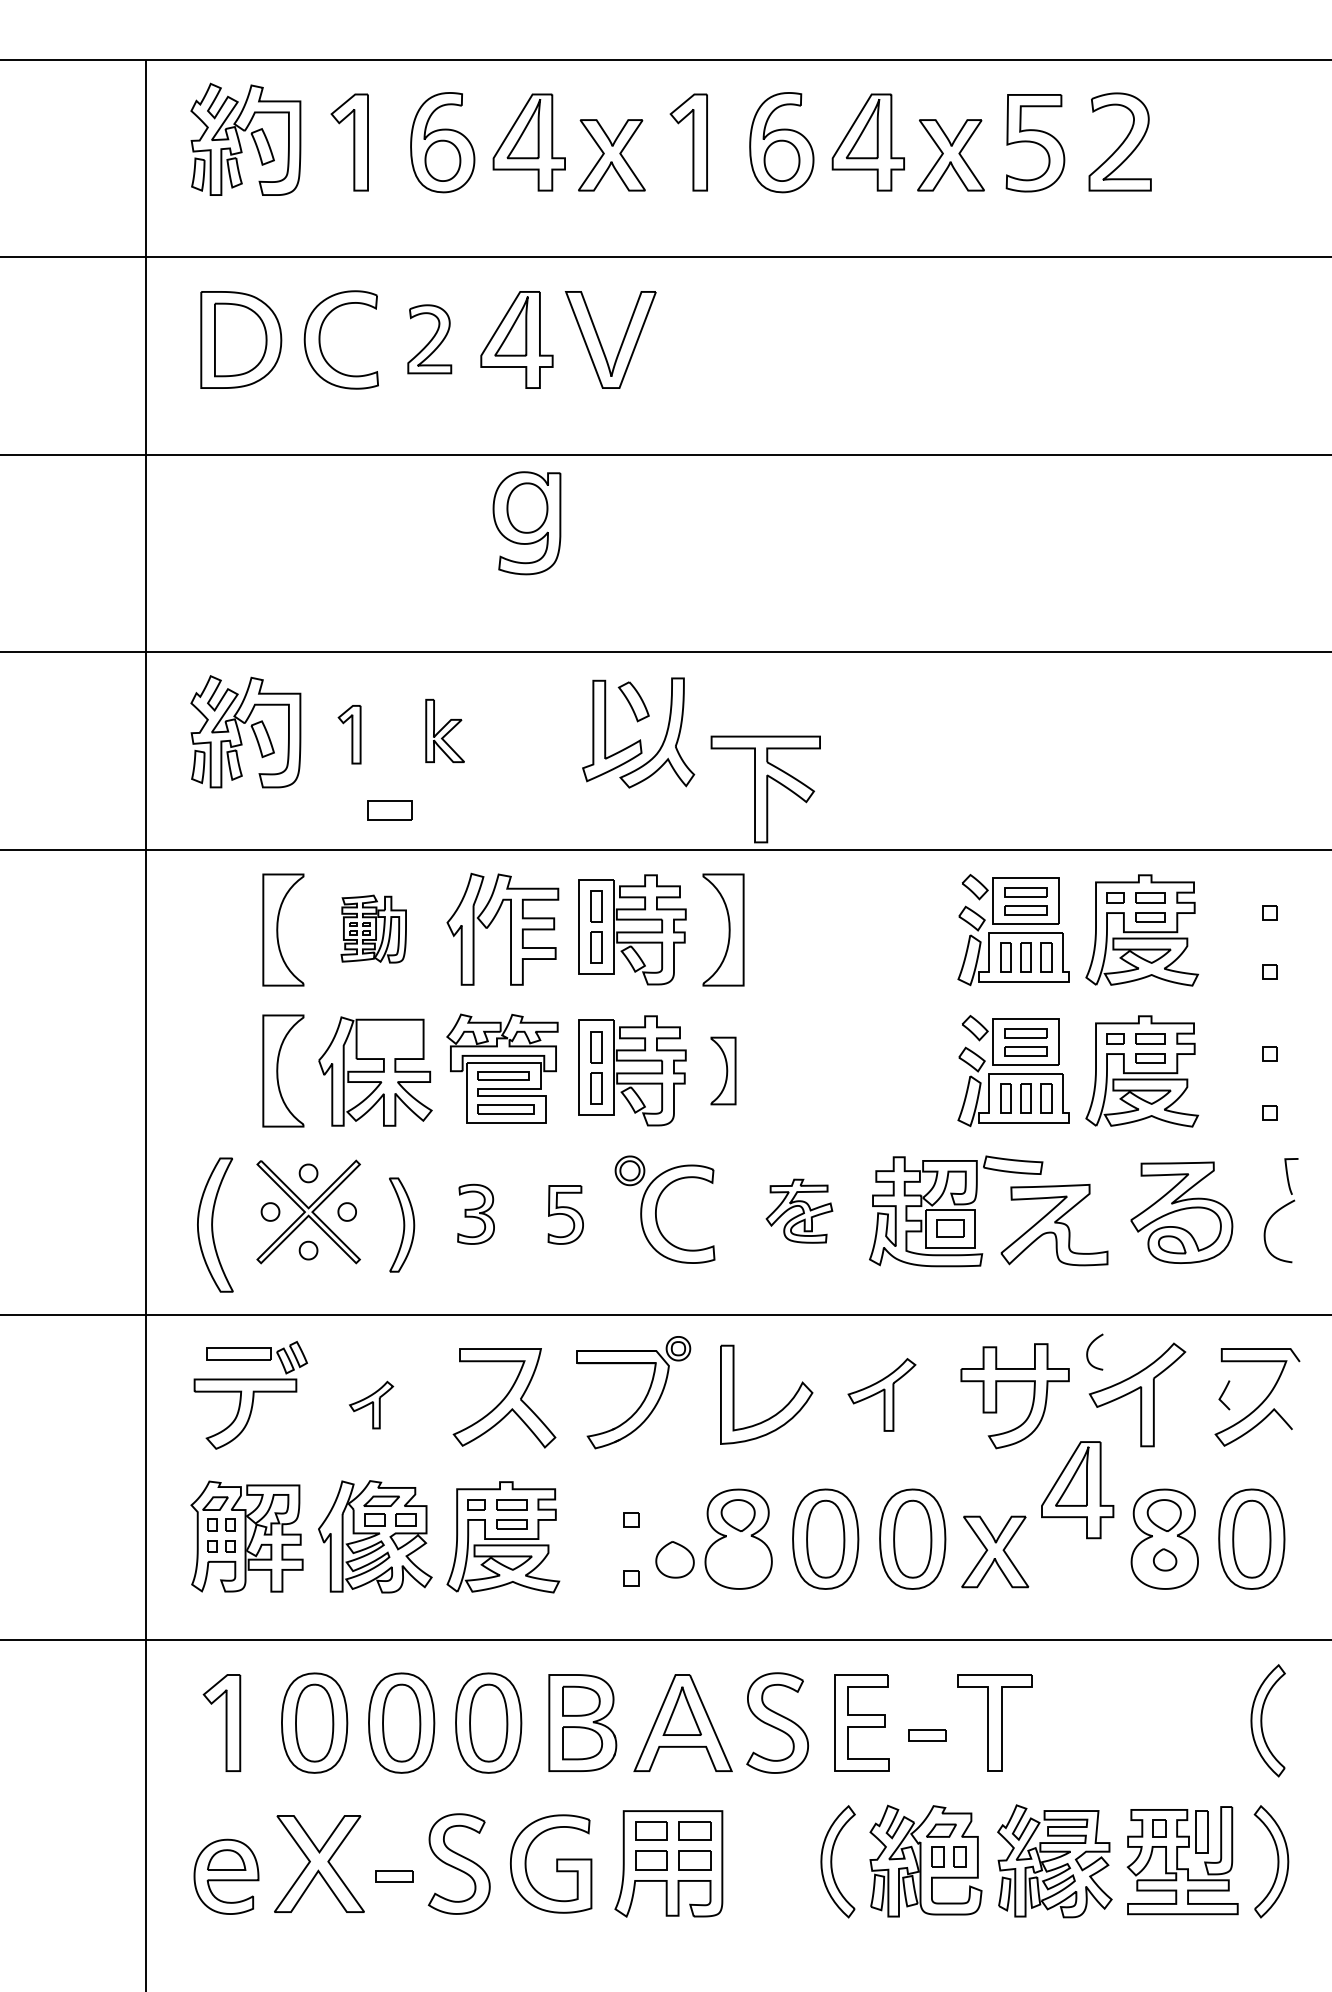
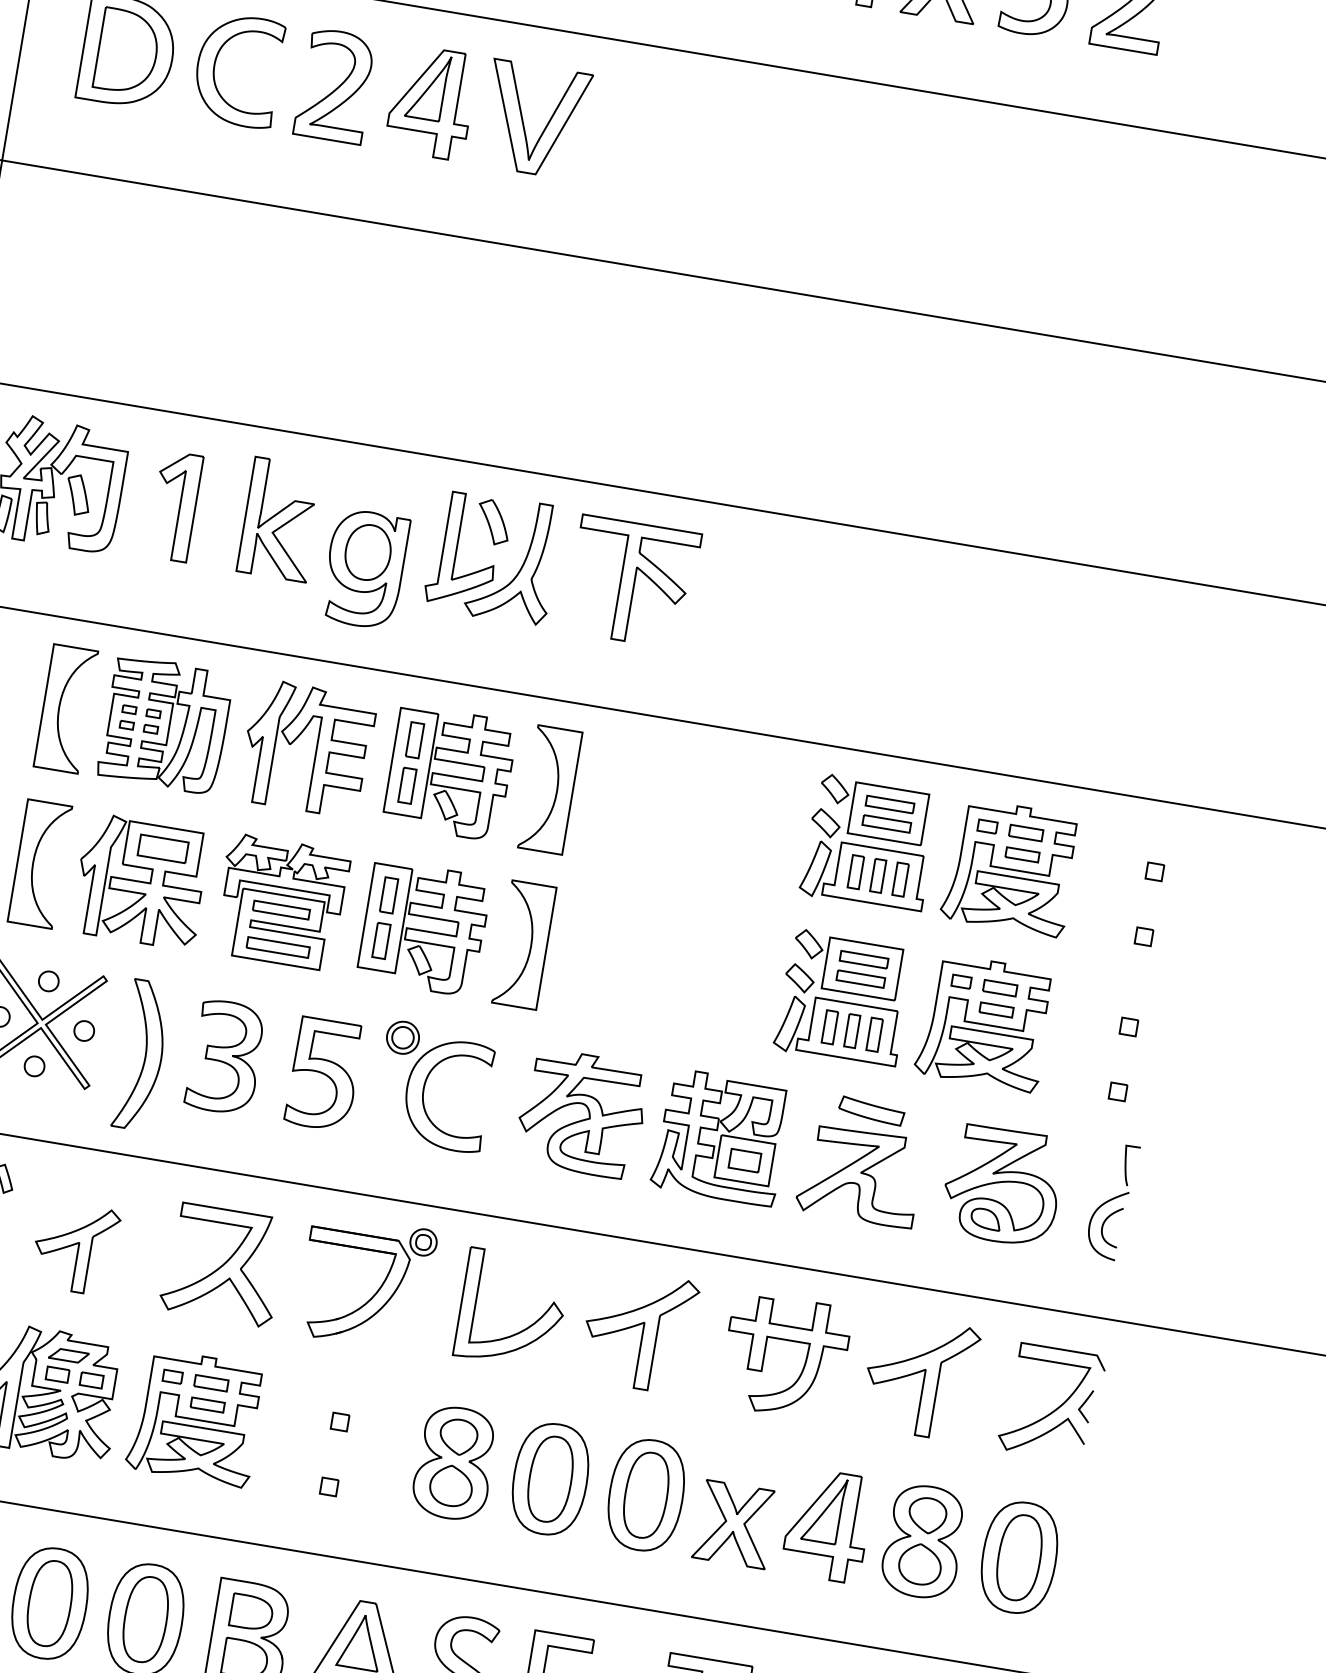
part: (429, 338) -> (335, 84), size x1.43
part: (526, 523) -> (364, 569), moved
part: (444, 730) -> (279, 519), size x1.67
part: (349, 734) -> (174, 505), size x1.67
part: (765, 789) -> (632, 582), moved
part: (389, 810) -> (162, 848), moved
part: (373, 928) -> (165, 723), size x1.67
part: (723, 1070) -> (524, 944), size x1.67
part: (1013, 1164) -> (872, 1110), moved
part: (799, 1210) -> (582, 1112), size x1.67
part: (475, 1214) -> (224, 1057), size x1.67
part: (565, 1214) -> (323, 1073), size x1.67
part: (401, 1224) -> (141, 1054), size x1.43
curve: (1089, 1348) -> (1105, 1221), moved
part: (881, 1394) -> (638, 1330), size x1.43
curve: (1223, 1394) -> (1084, 1404), moved
part: (371, 1404) -> (75, 1247), size x1.67
part: (1077, 1490) -> (827, 1525), moved
part: (674, 1559) -> (450, 1485), moved
part: (1164, 1559) -> (919, 1563), size x1.67

